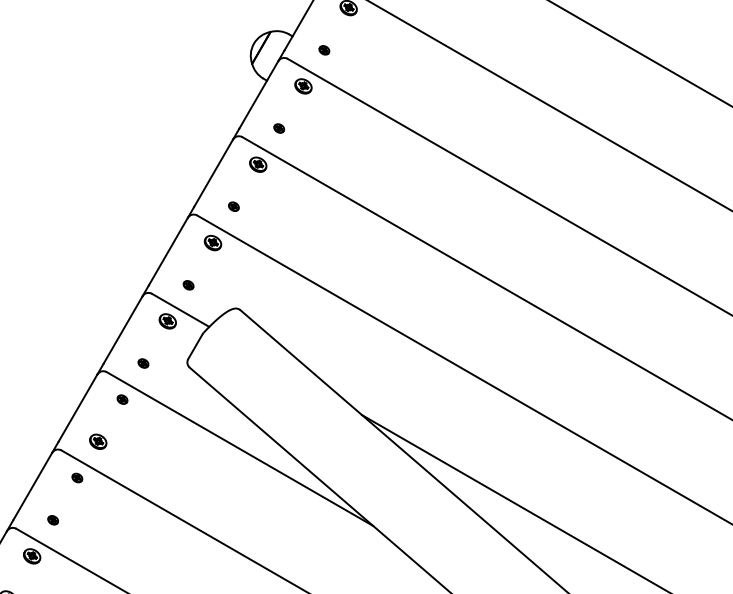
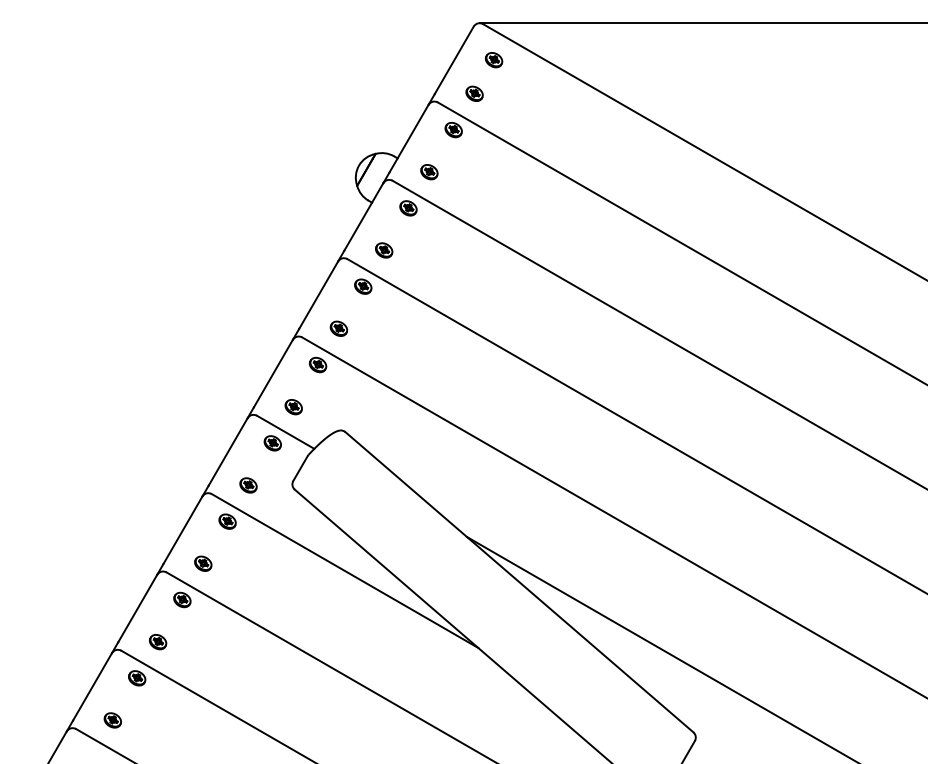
part: (324, 50) -> (429, 172), size x1.67
part: (279, 128) -> (384, 250), size x1.67
part: (233, 206) -> (338, 328), size x1.67
part: (188, 285) -> (293, 407), size x1.67
part: (143, 363) -> (248, 485), size x1.67
part: (122, 399) -> (227, 521), size x1.67
part: (77, 477) -> (182, 599), size x1.67
part: (53, 520) -> (158, 642), size x1.67

